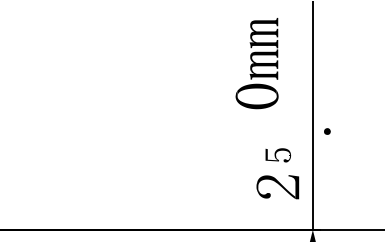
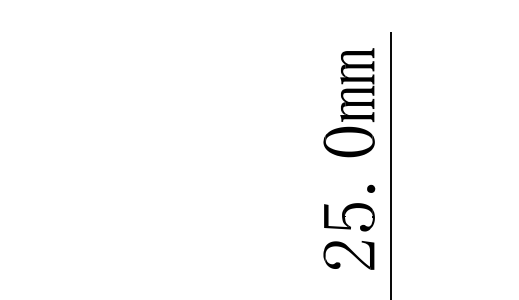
part: (256, 63) -> (348, 102), moved
part: (327, 131) -> (371, 188), moved
part: (278, 155) -> (349, 217), size x1.67

